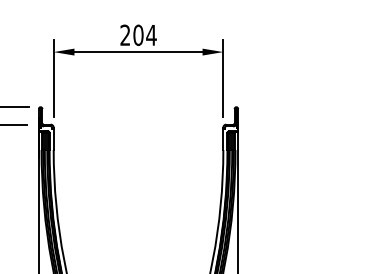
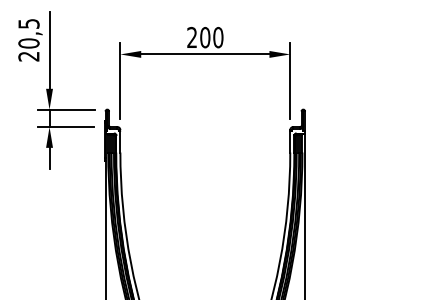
text: (150, 35) -> (217, 37), 204 -> 200

